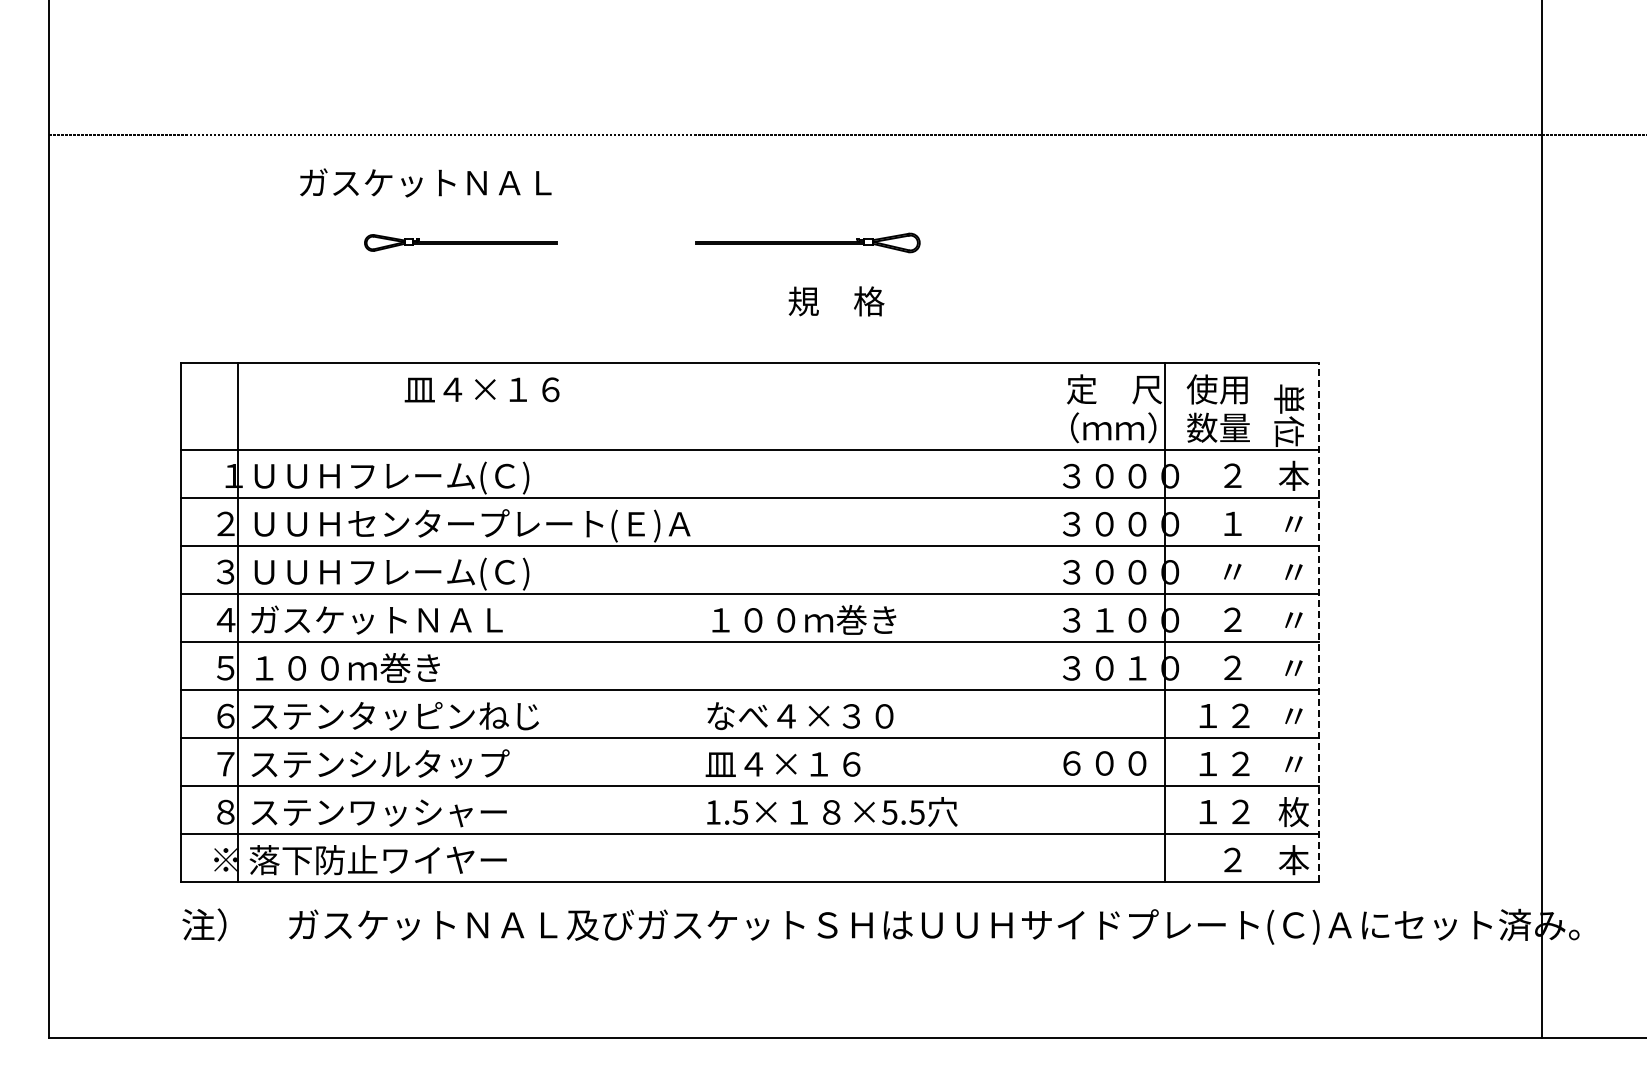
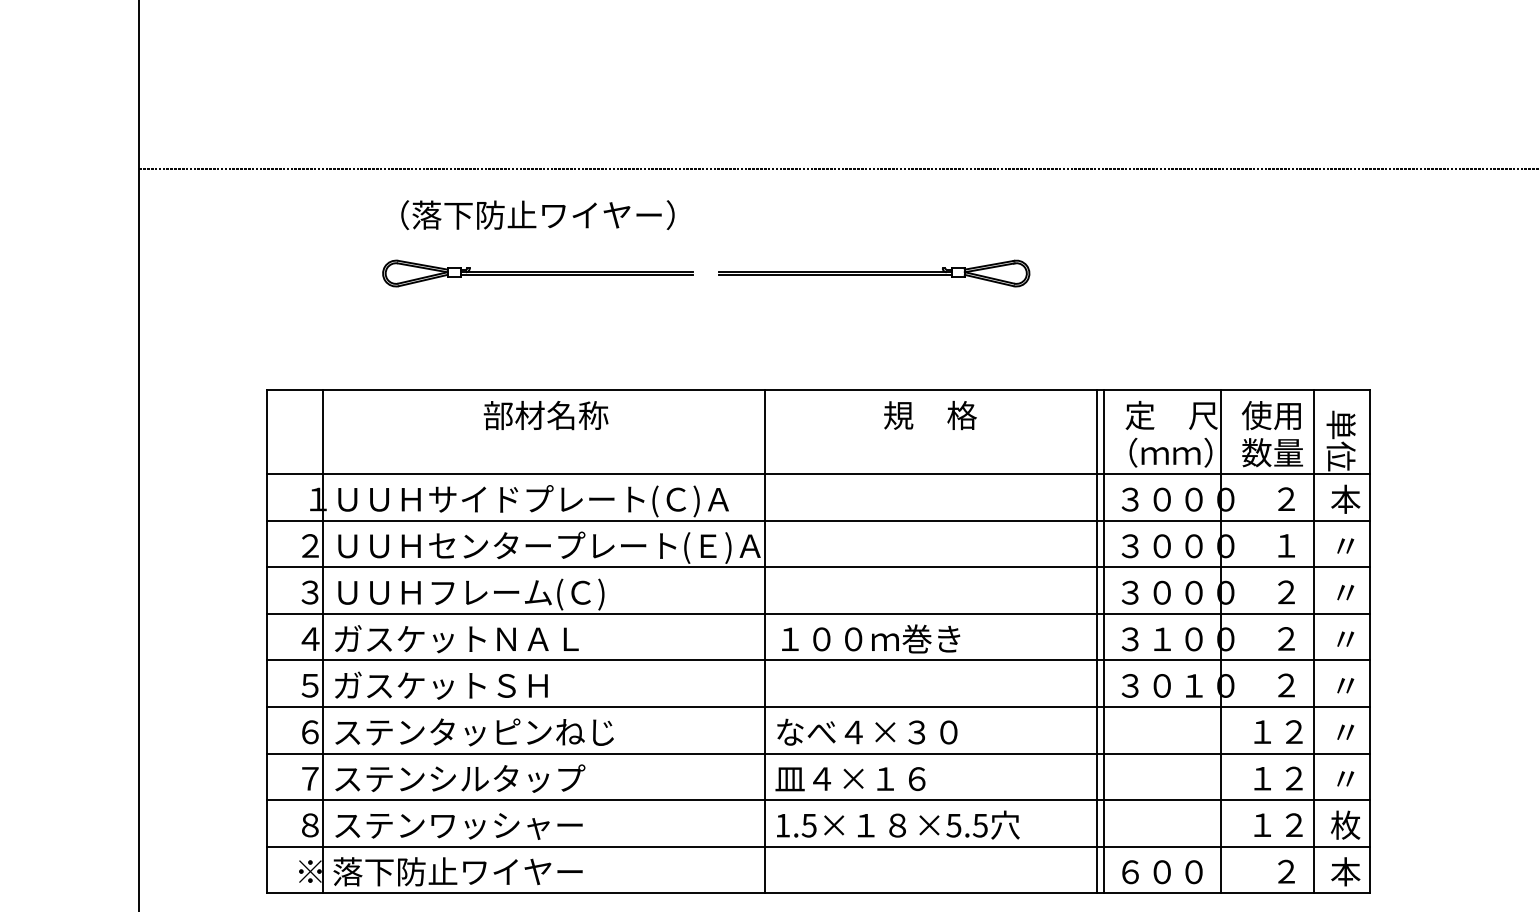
text: (450, 182) -> (528, 214), ガスケットＮＡＬ -> （落下防止ワイヤー）
part: (460, 242) -> (537, 273), size x1.67
part: (807, 242) -> (874, 273), size x1.43
text: (836, 301) -> (930, 415), moved
text: (481, 389) -> (558, 415), 皿４×１６ -> 部材名称
text: (502, 477) -> (578, 500), ＵＵＨフレーム(Ｃ) -> ＵＵＨサイドプレート(Ｃ)Ａ
text: (1232, 571) -> (1286, 592), 〃 -> ２
line: (694, 622) -> (764, 641), added
line: (1037, 622) -> (1097, 641), added
line: (1045, 622) -> (1104, 641), added
line: (1261, 622) -> (1314, 641), added
line: (1318, 622) -> (1369, 641), dashed -> solid
text: (360, 667) -> (440, 685), １００ｍ巻き -> ガスケットＳＨ
text: (1104, 763) -> (1162, 872), moved

